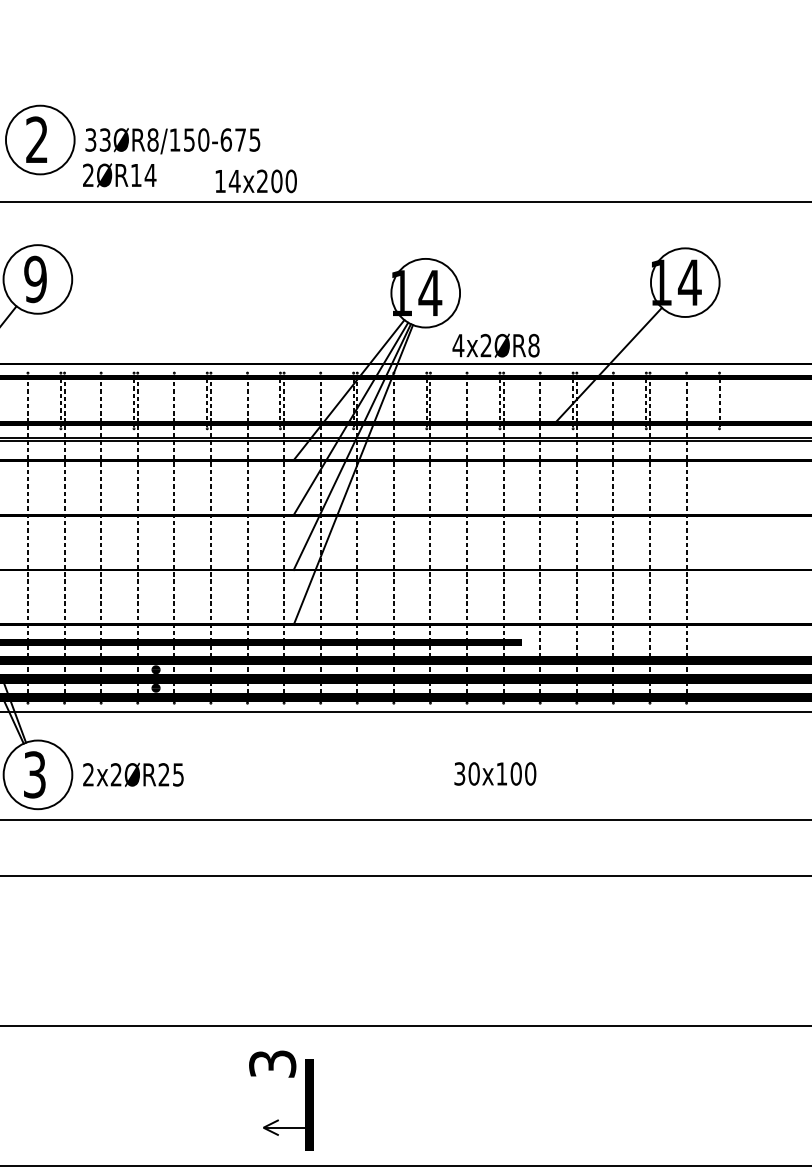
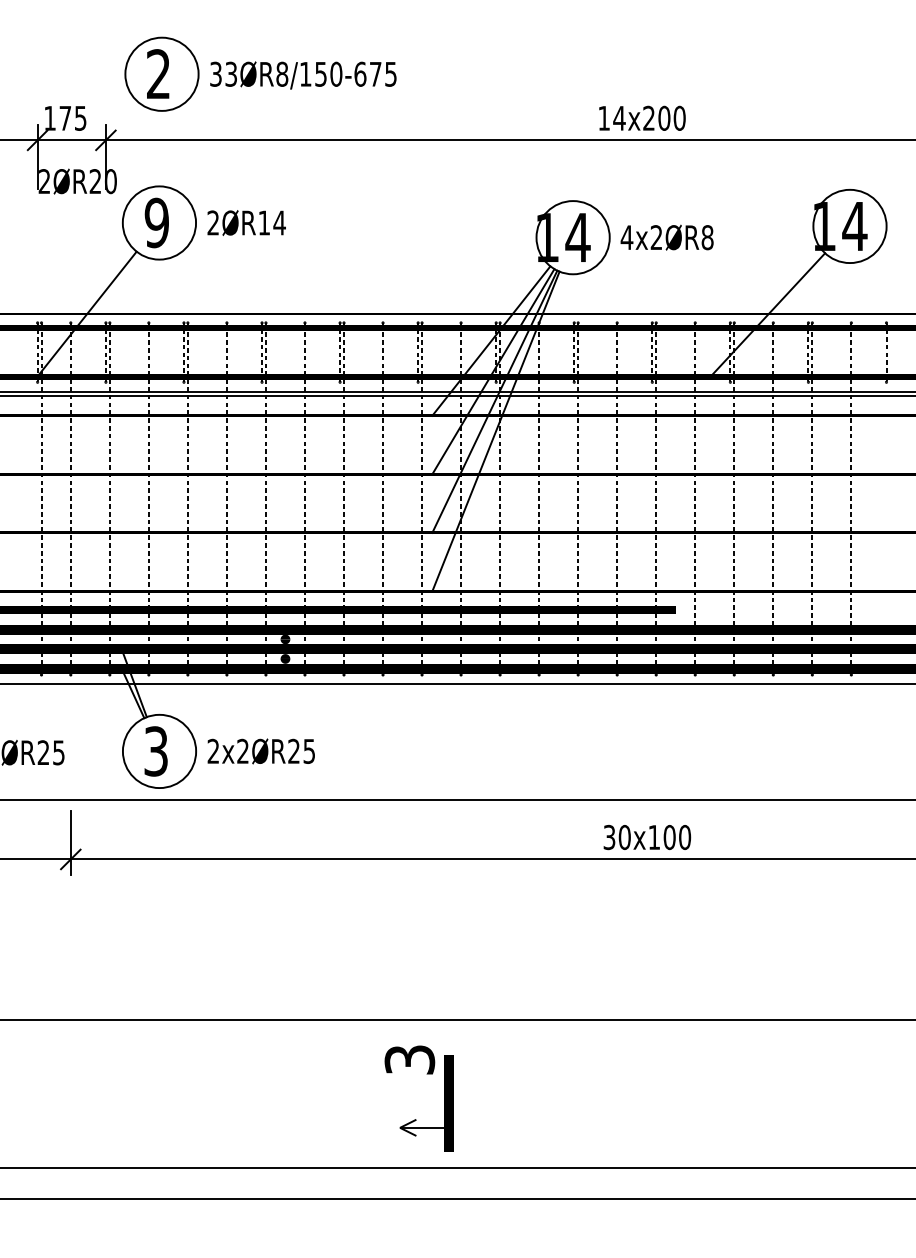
text: (119, 174) -> (246, 222), moved
text: (256, 180) -> (642, 117), moved
text: (495, 345) -> (666, 237), moved
text: (495, 773) -> (647, 837), moved

